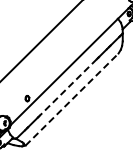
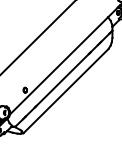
line: (67, 87) -> (61, 80), dashed -> solid
line: (72, 99) -> (66, 91), dashed -> solid

